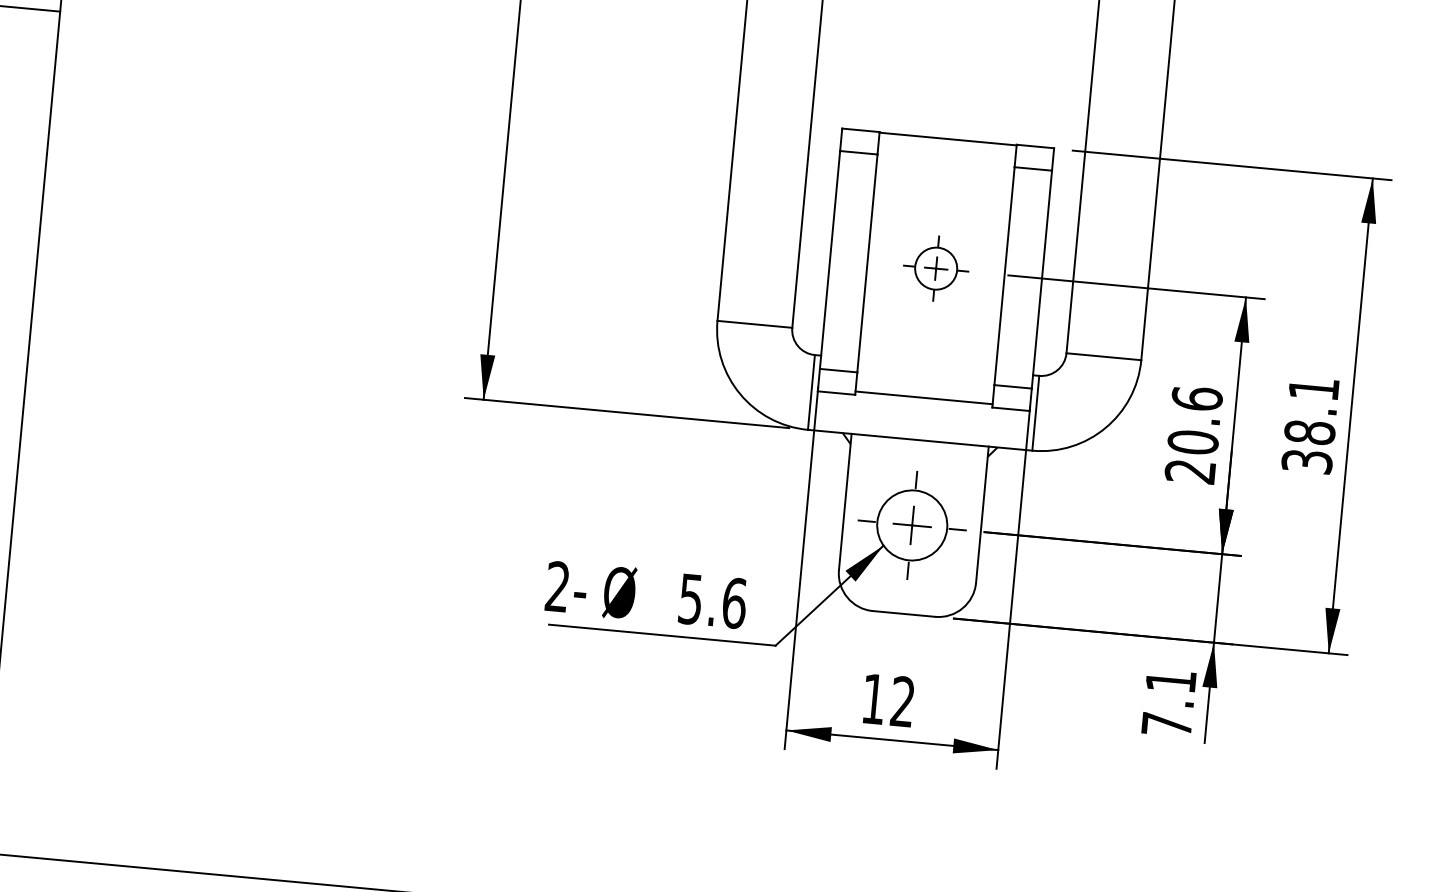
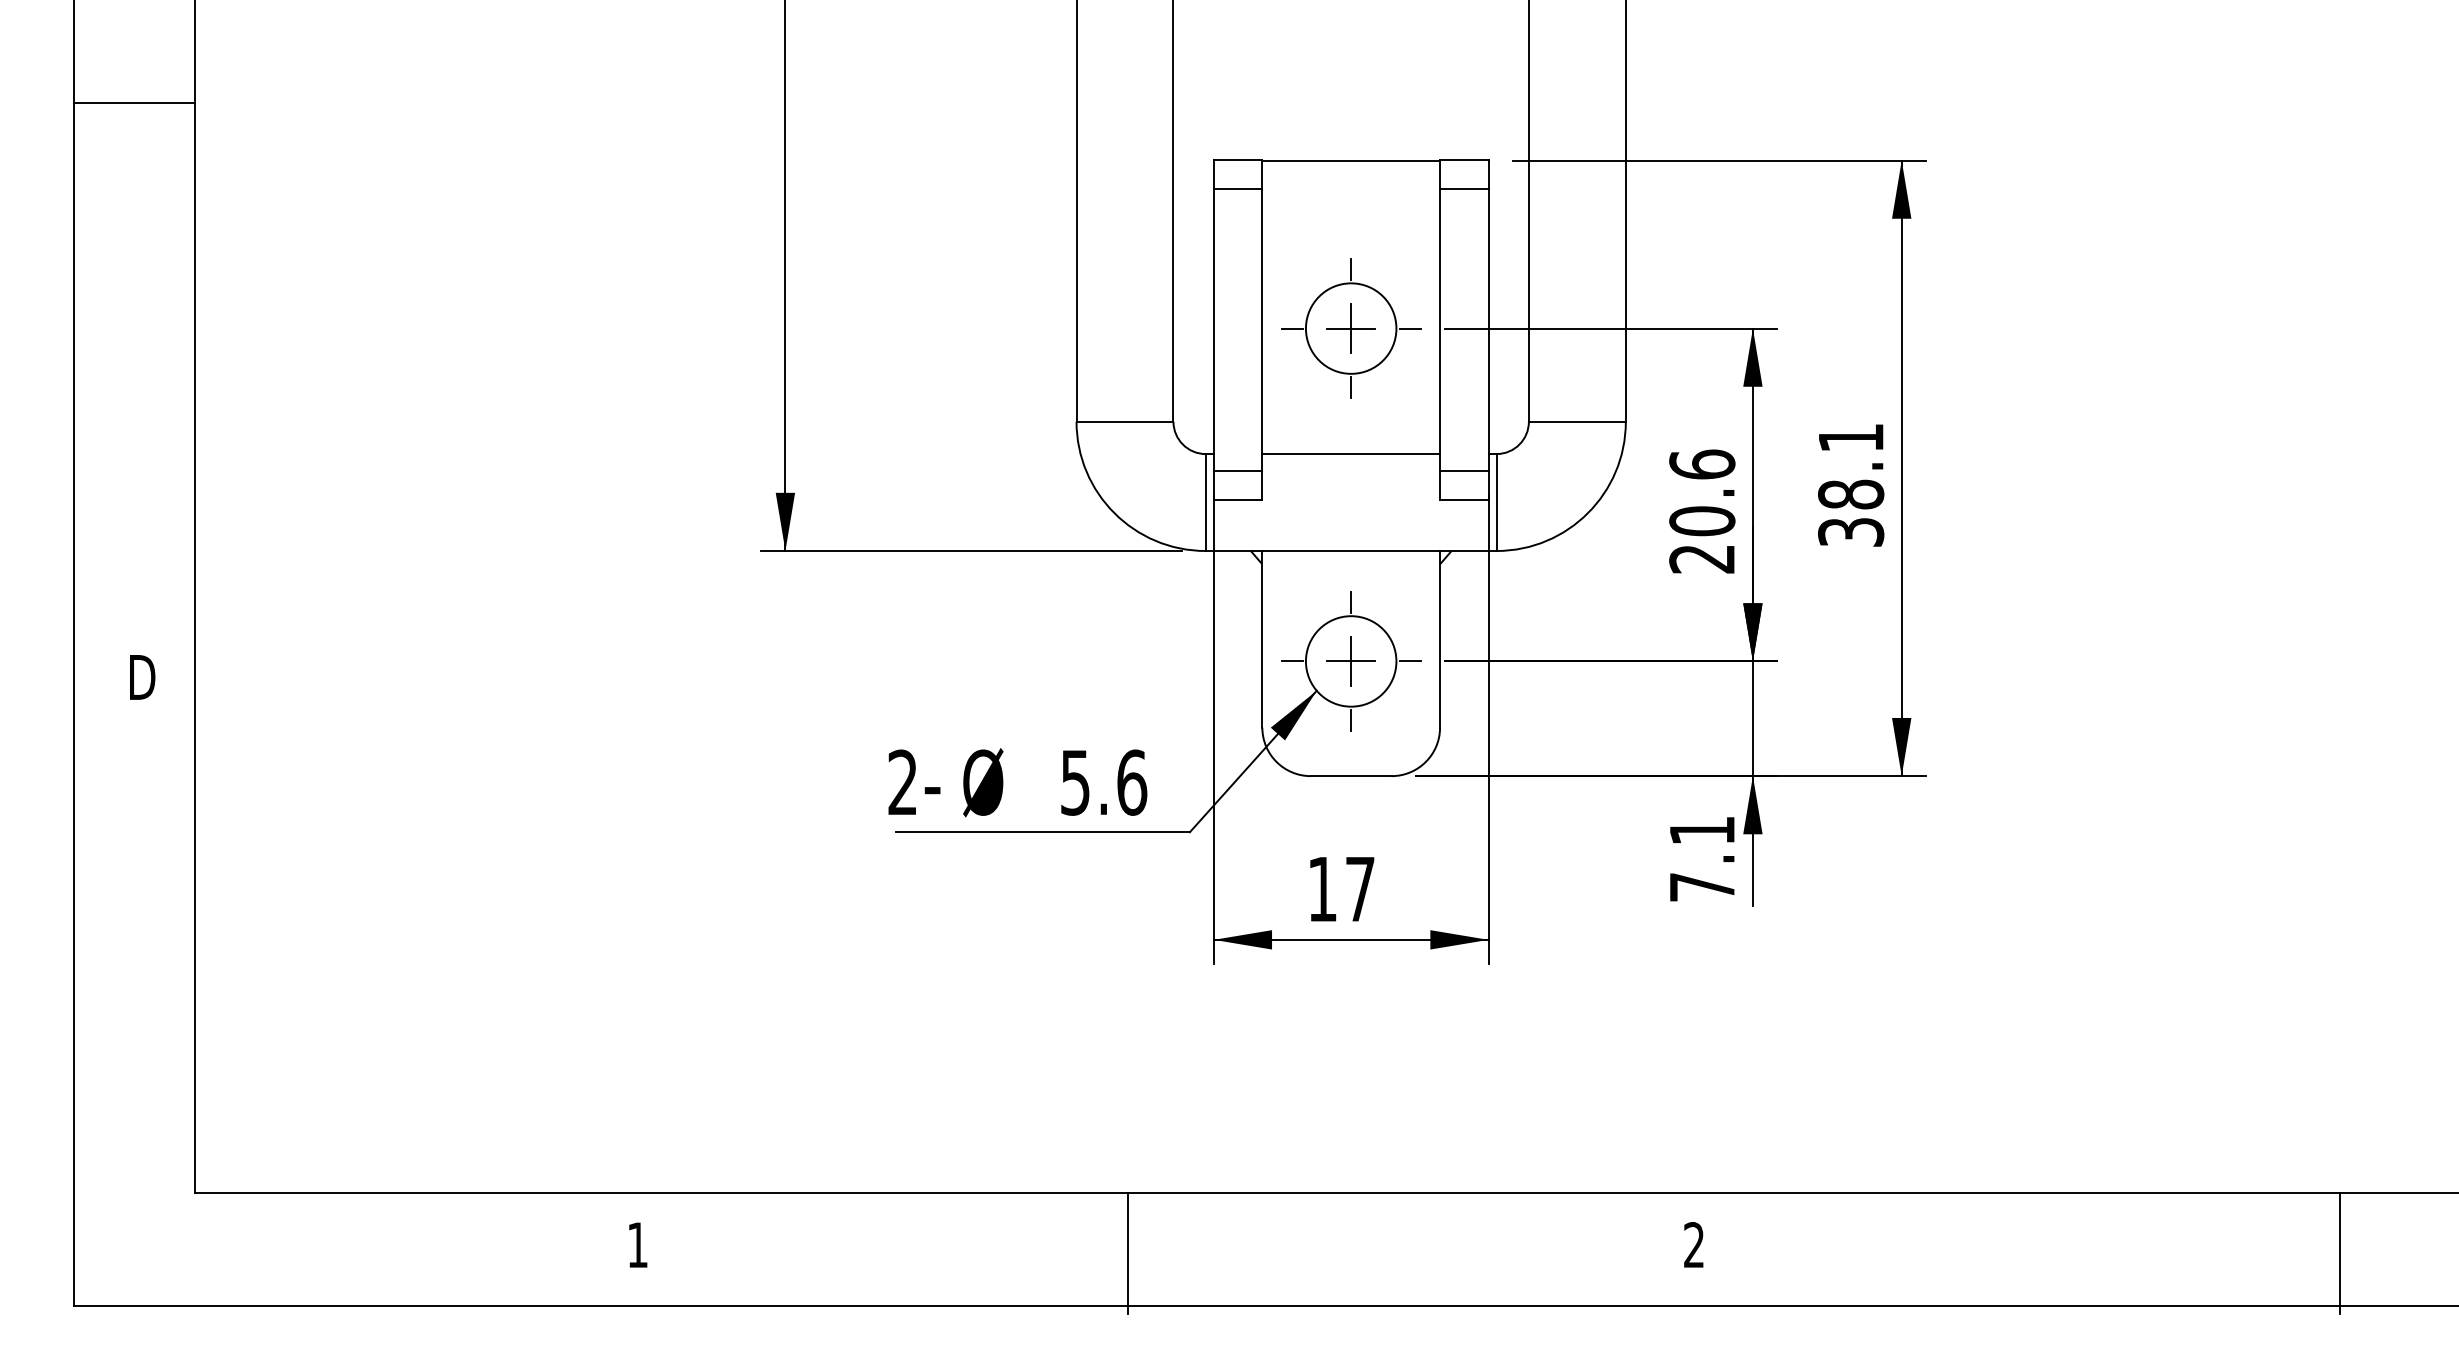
part: (936, 268) -> (1351, 328), size x1.67
line: (924, 398) -> (1351, 454), moved
text: (903, 701) -> (1360, 888), 12 -> 17

